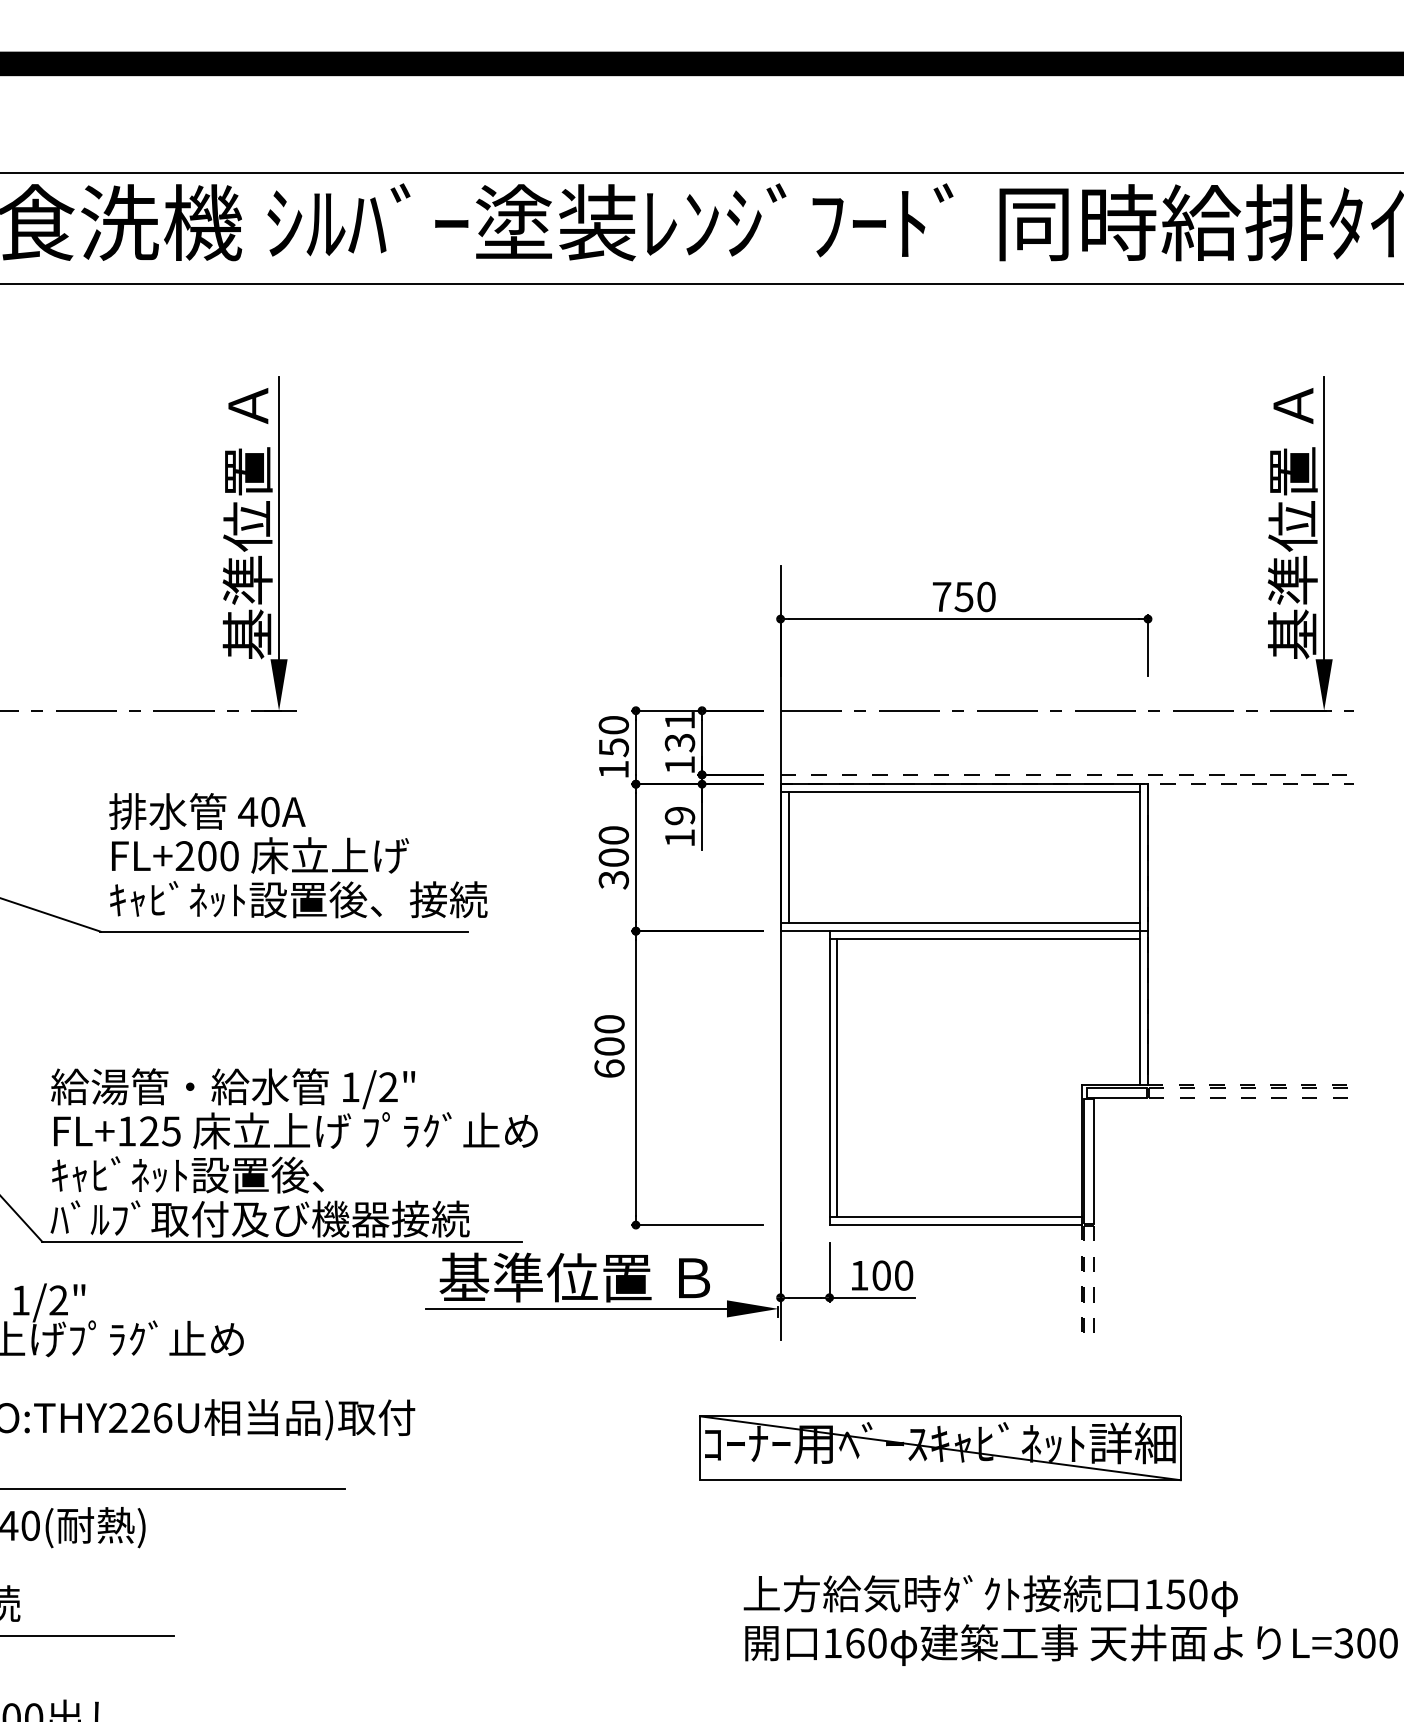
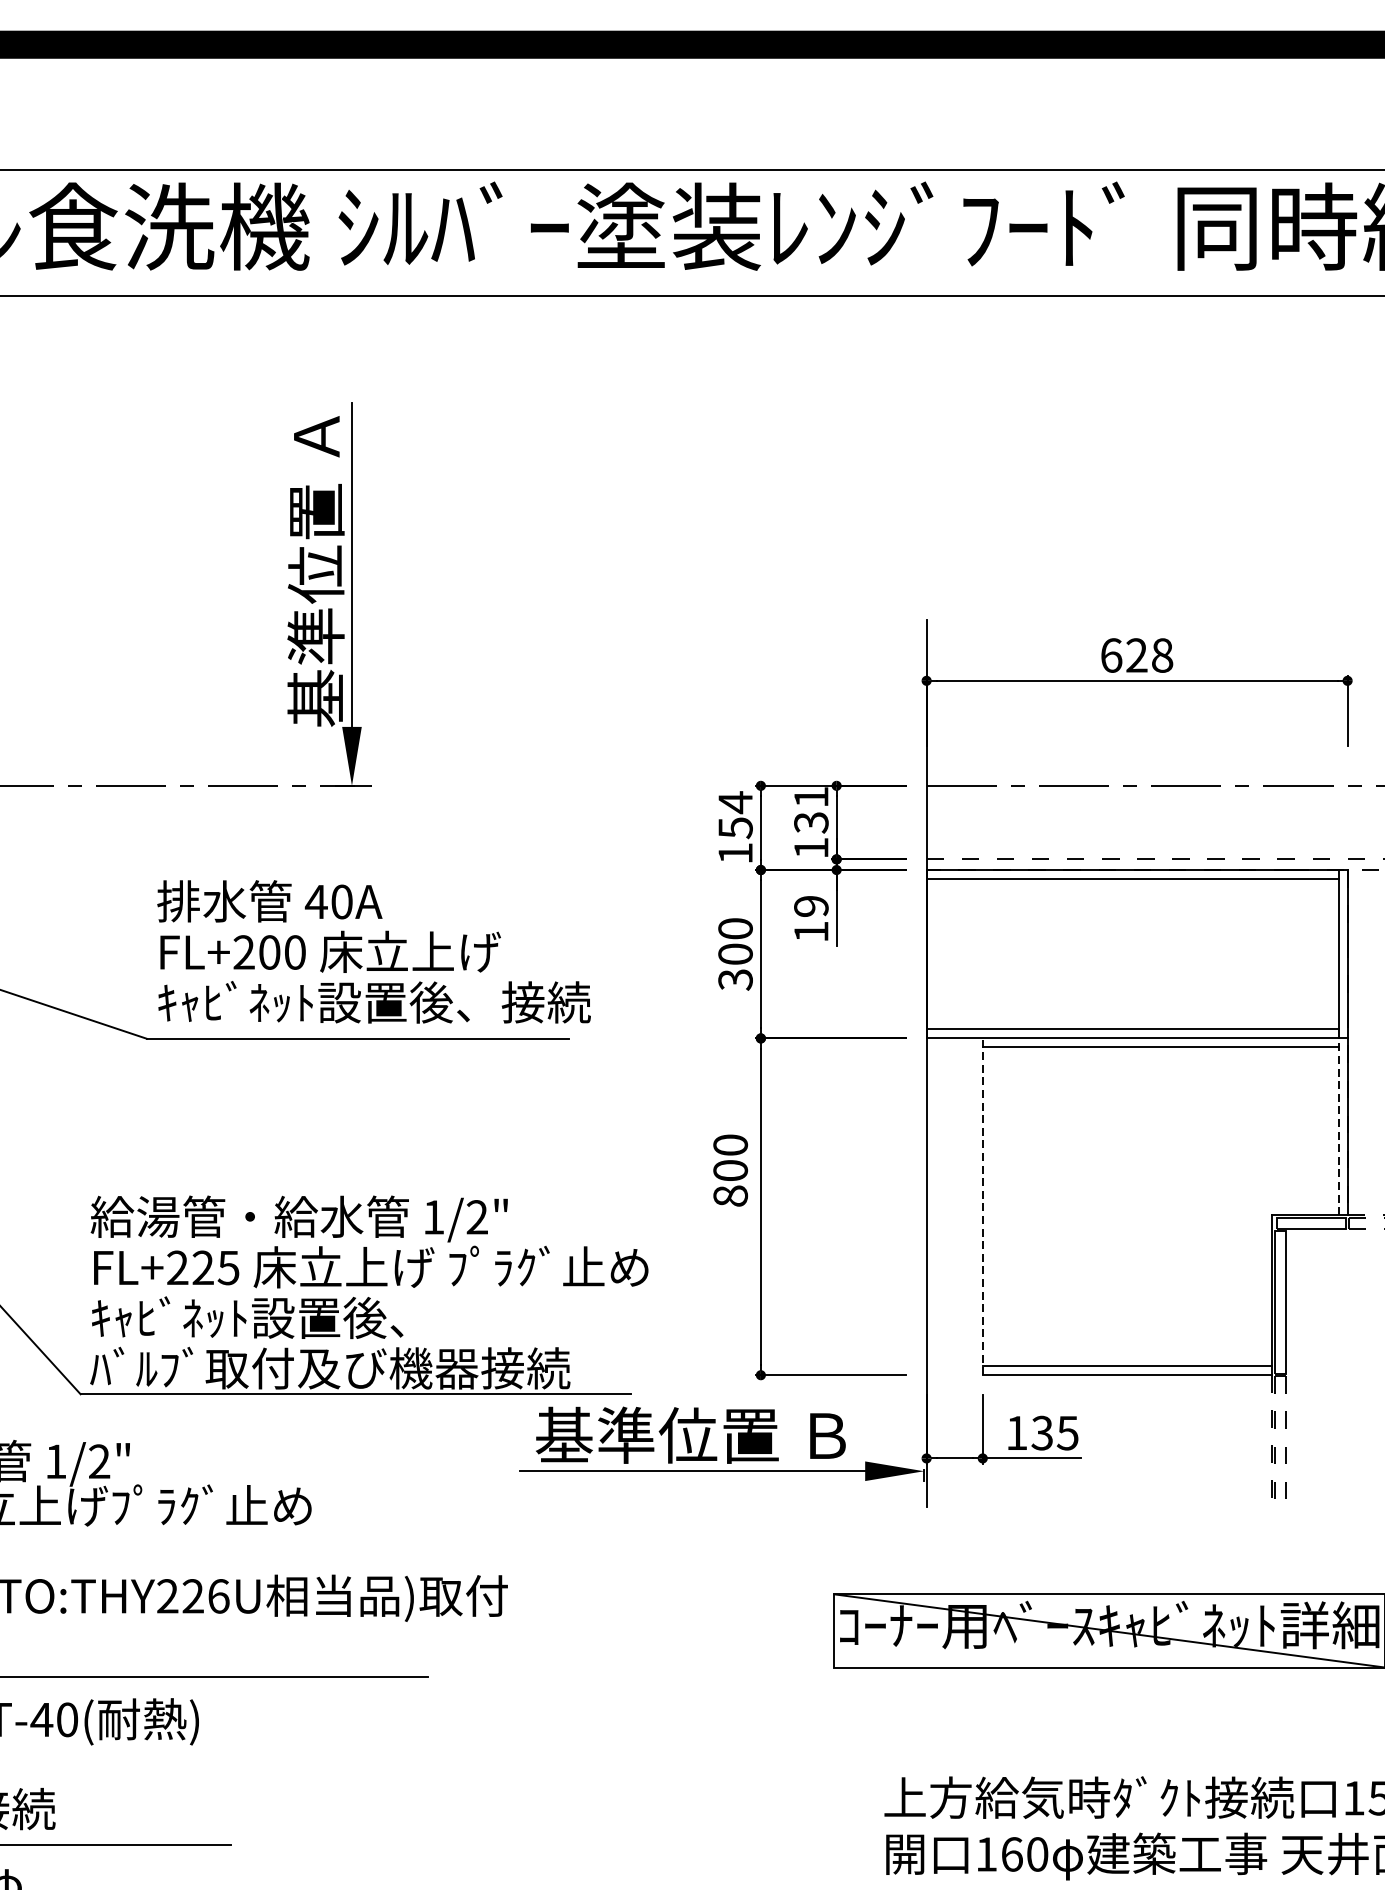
text: (963, 596) -> (1136, 654), 750 -> 628
text: (613, 725) -> (735, 802), 150 -> 154
line: (789, 857) -> (936, 954), removed
line: (1140, 1007) -> (1339, 1125), solid -> dashed
text: (609, 1068) -> (730, 1195), 600 -> 800
line: (829, 1078) -> (982, 1207), solid -> dashed
line: (837, 1078) -> (991, 1207), removed
text: (126, 1131) -> (177, 1267), FL+125 -> FL+225
text: (892, 1275) -> (1054, 1432), 100 -> 135

